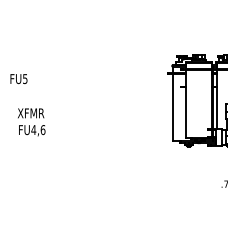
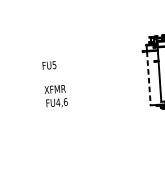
text: (18, 79) -> (49, 65), moved
line: (172, 107) -> (148, 78), solid -> dashed
text: (31, 122) -> (56, 96), moved

